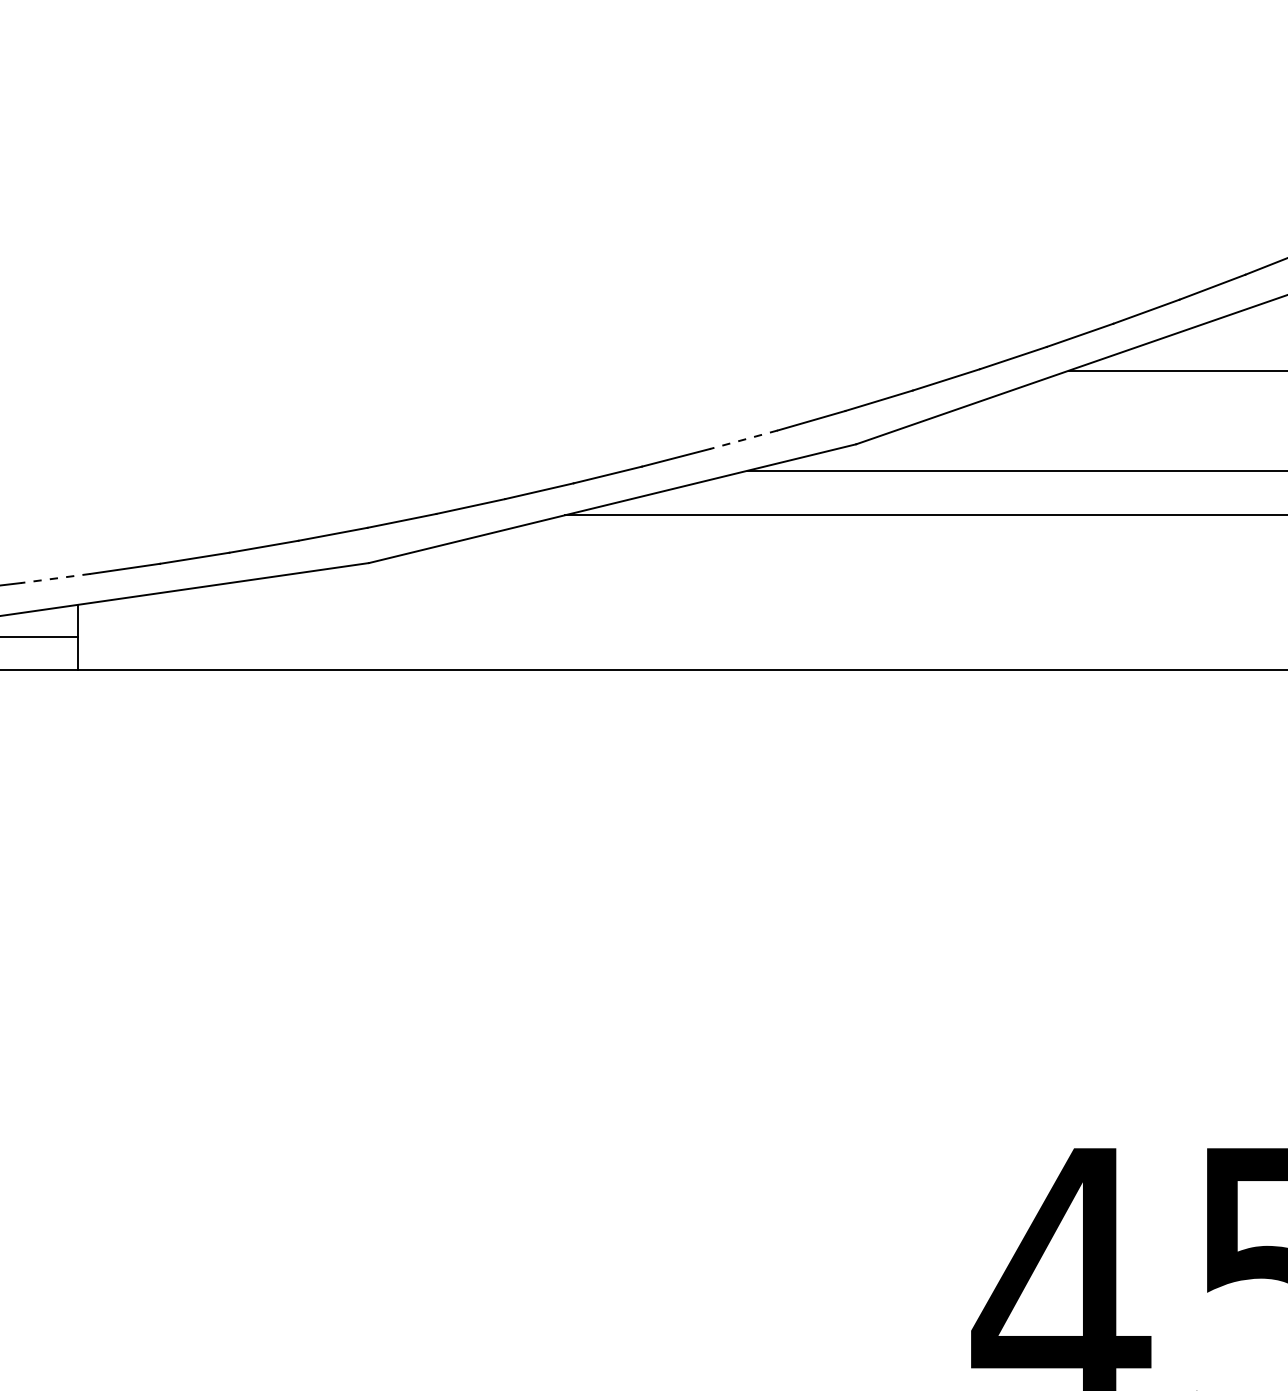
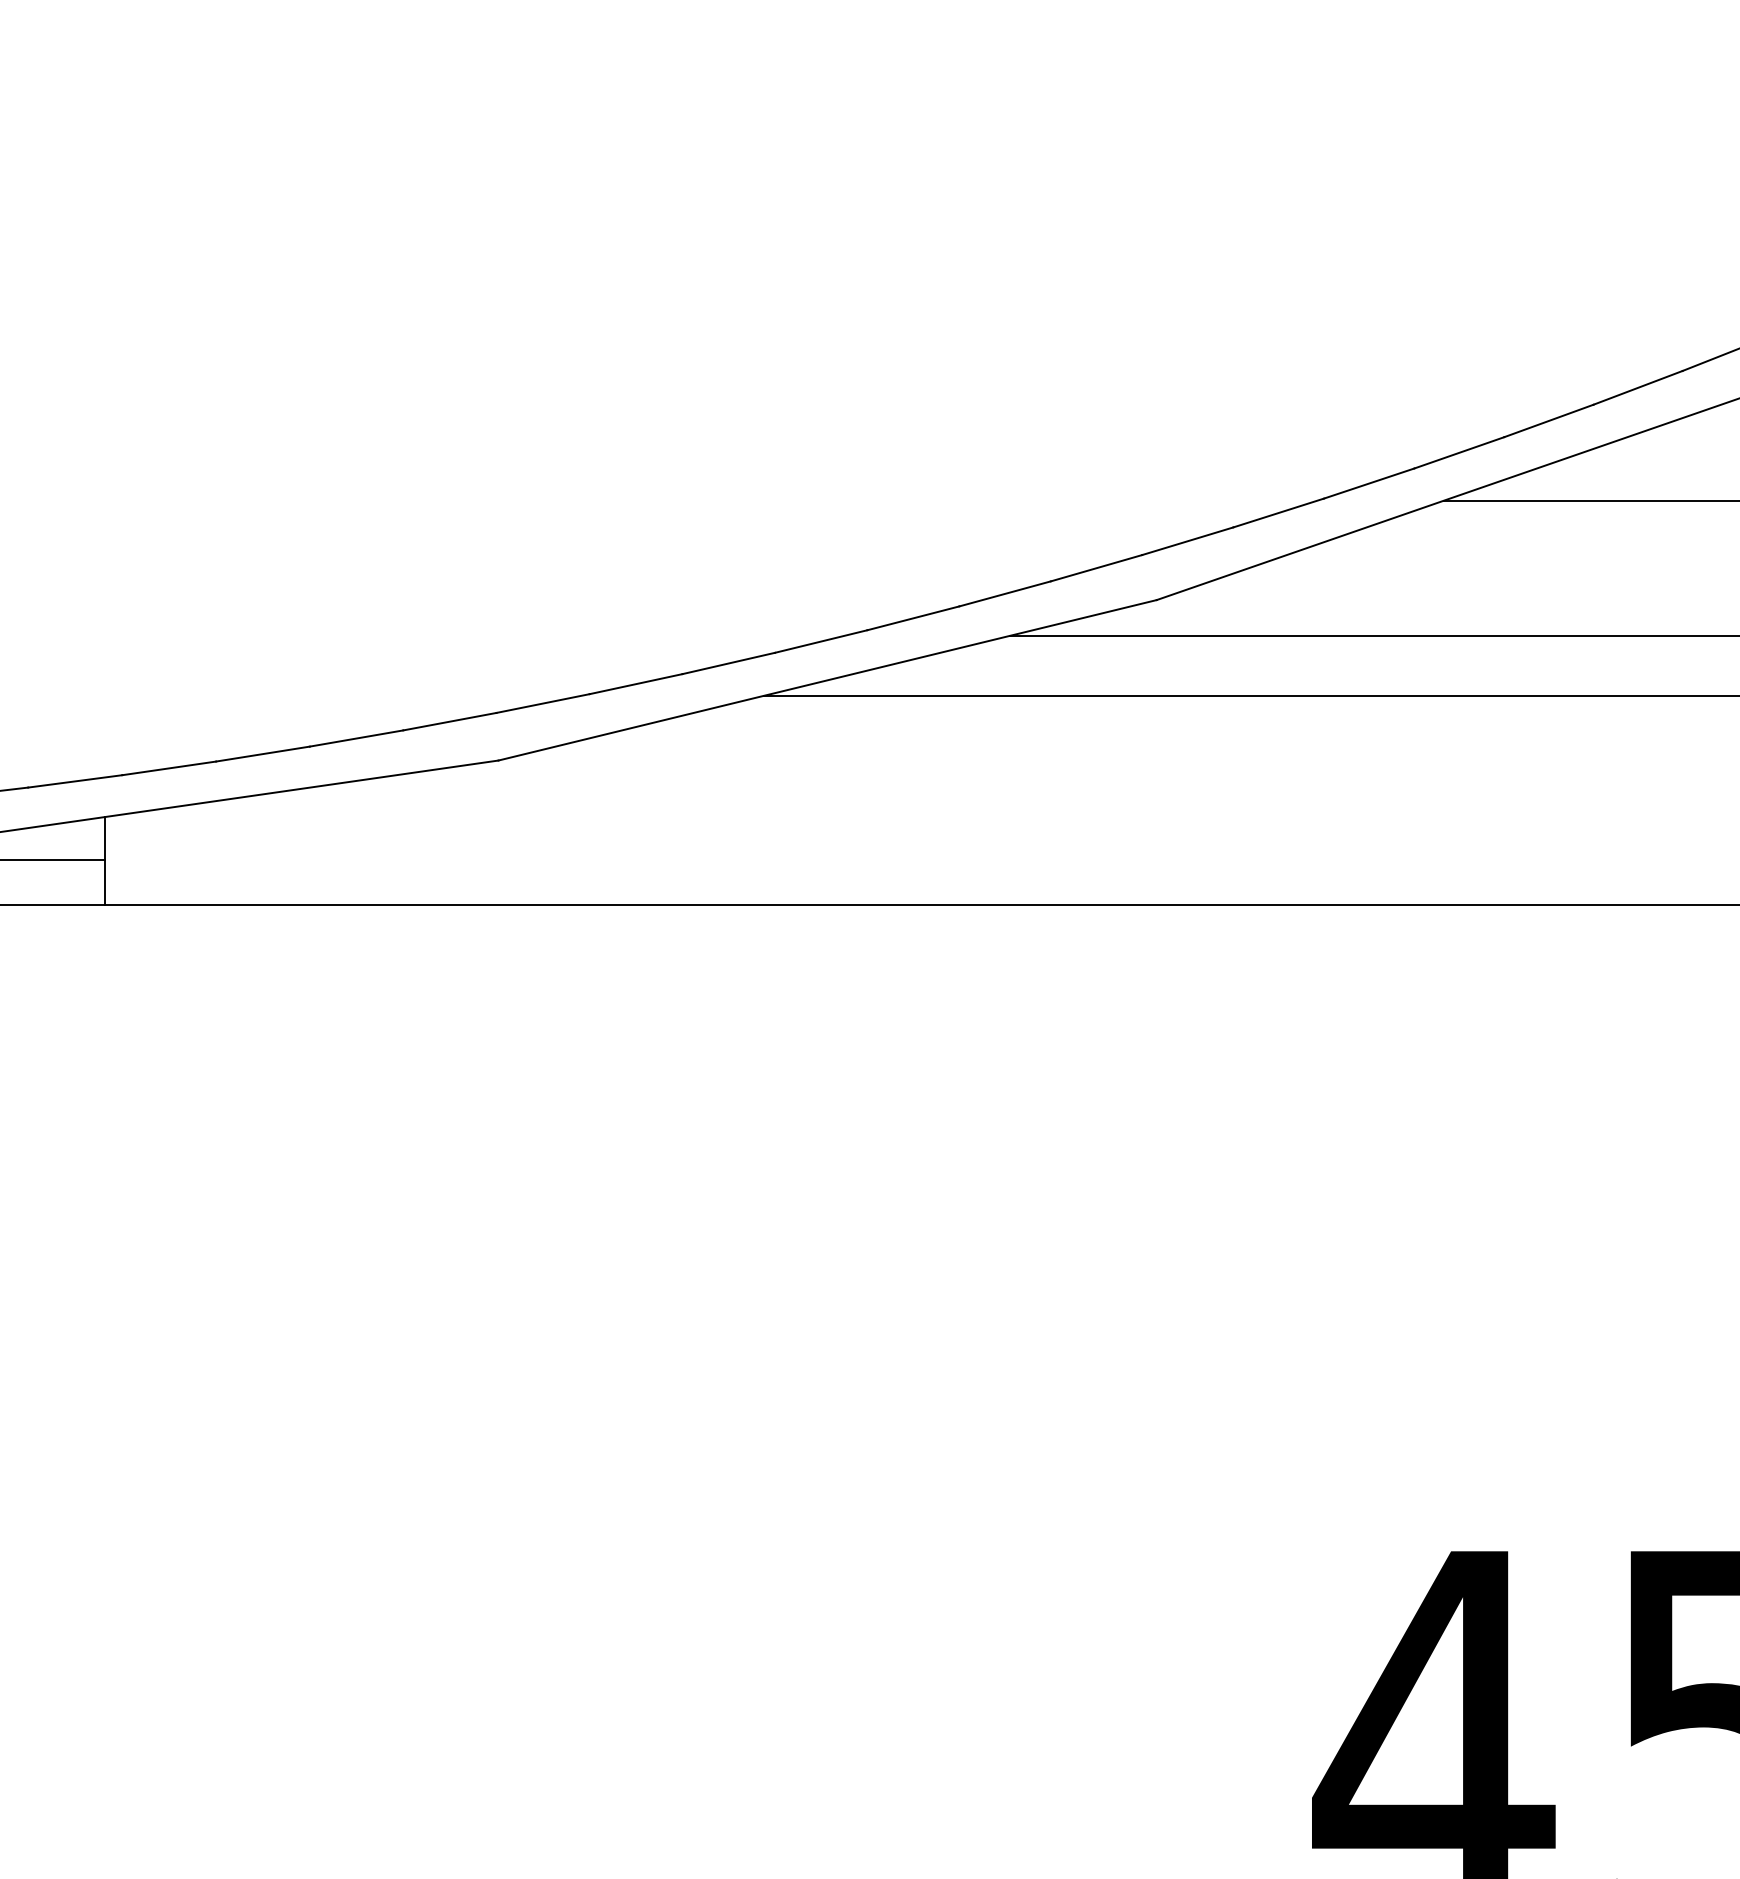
line: (743, 440) -> (1004, 594), dashed -> solid
line: (55, 578) -> (74, 781), dashed -> solid

